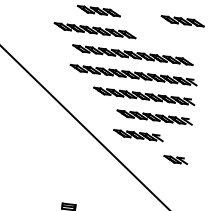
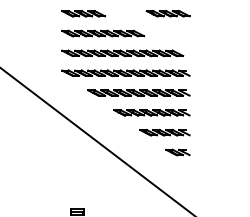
part: (94, 30) -> (102, 33), moved
part: (138, 135) -> (164, 132), moved

